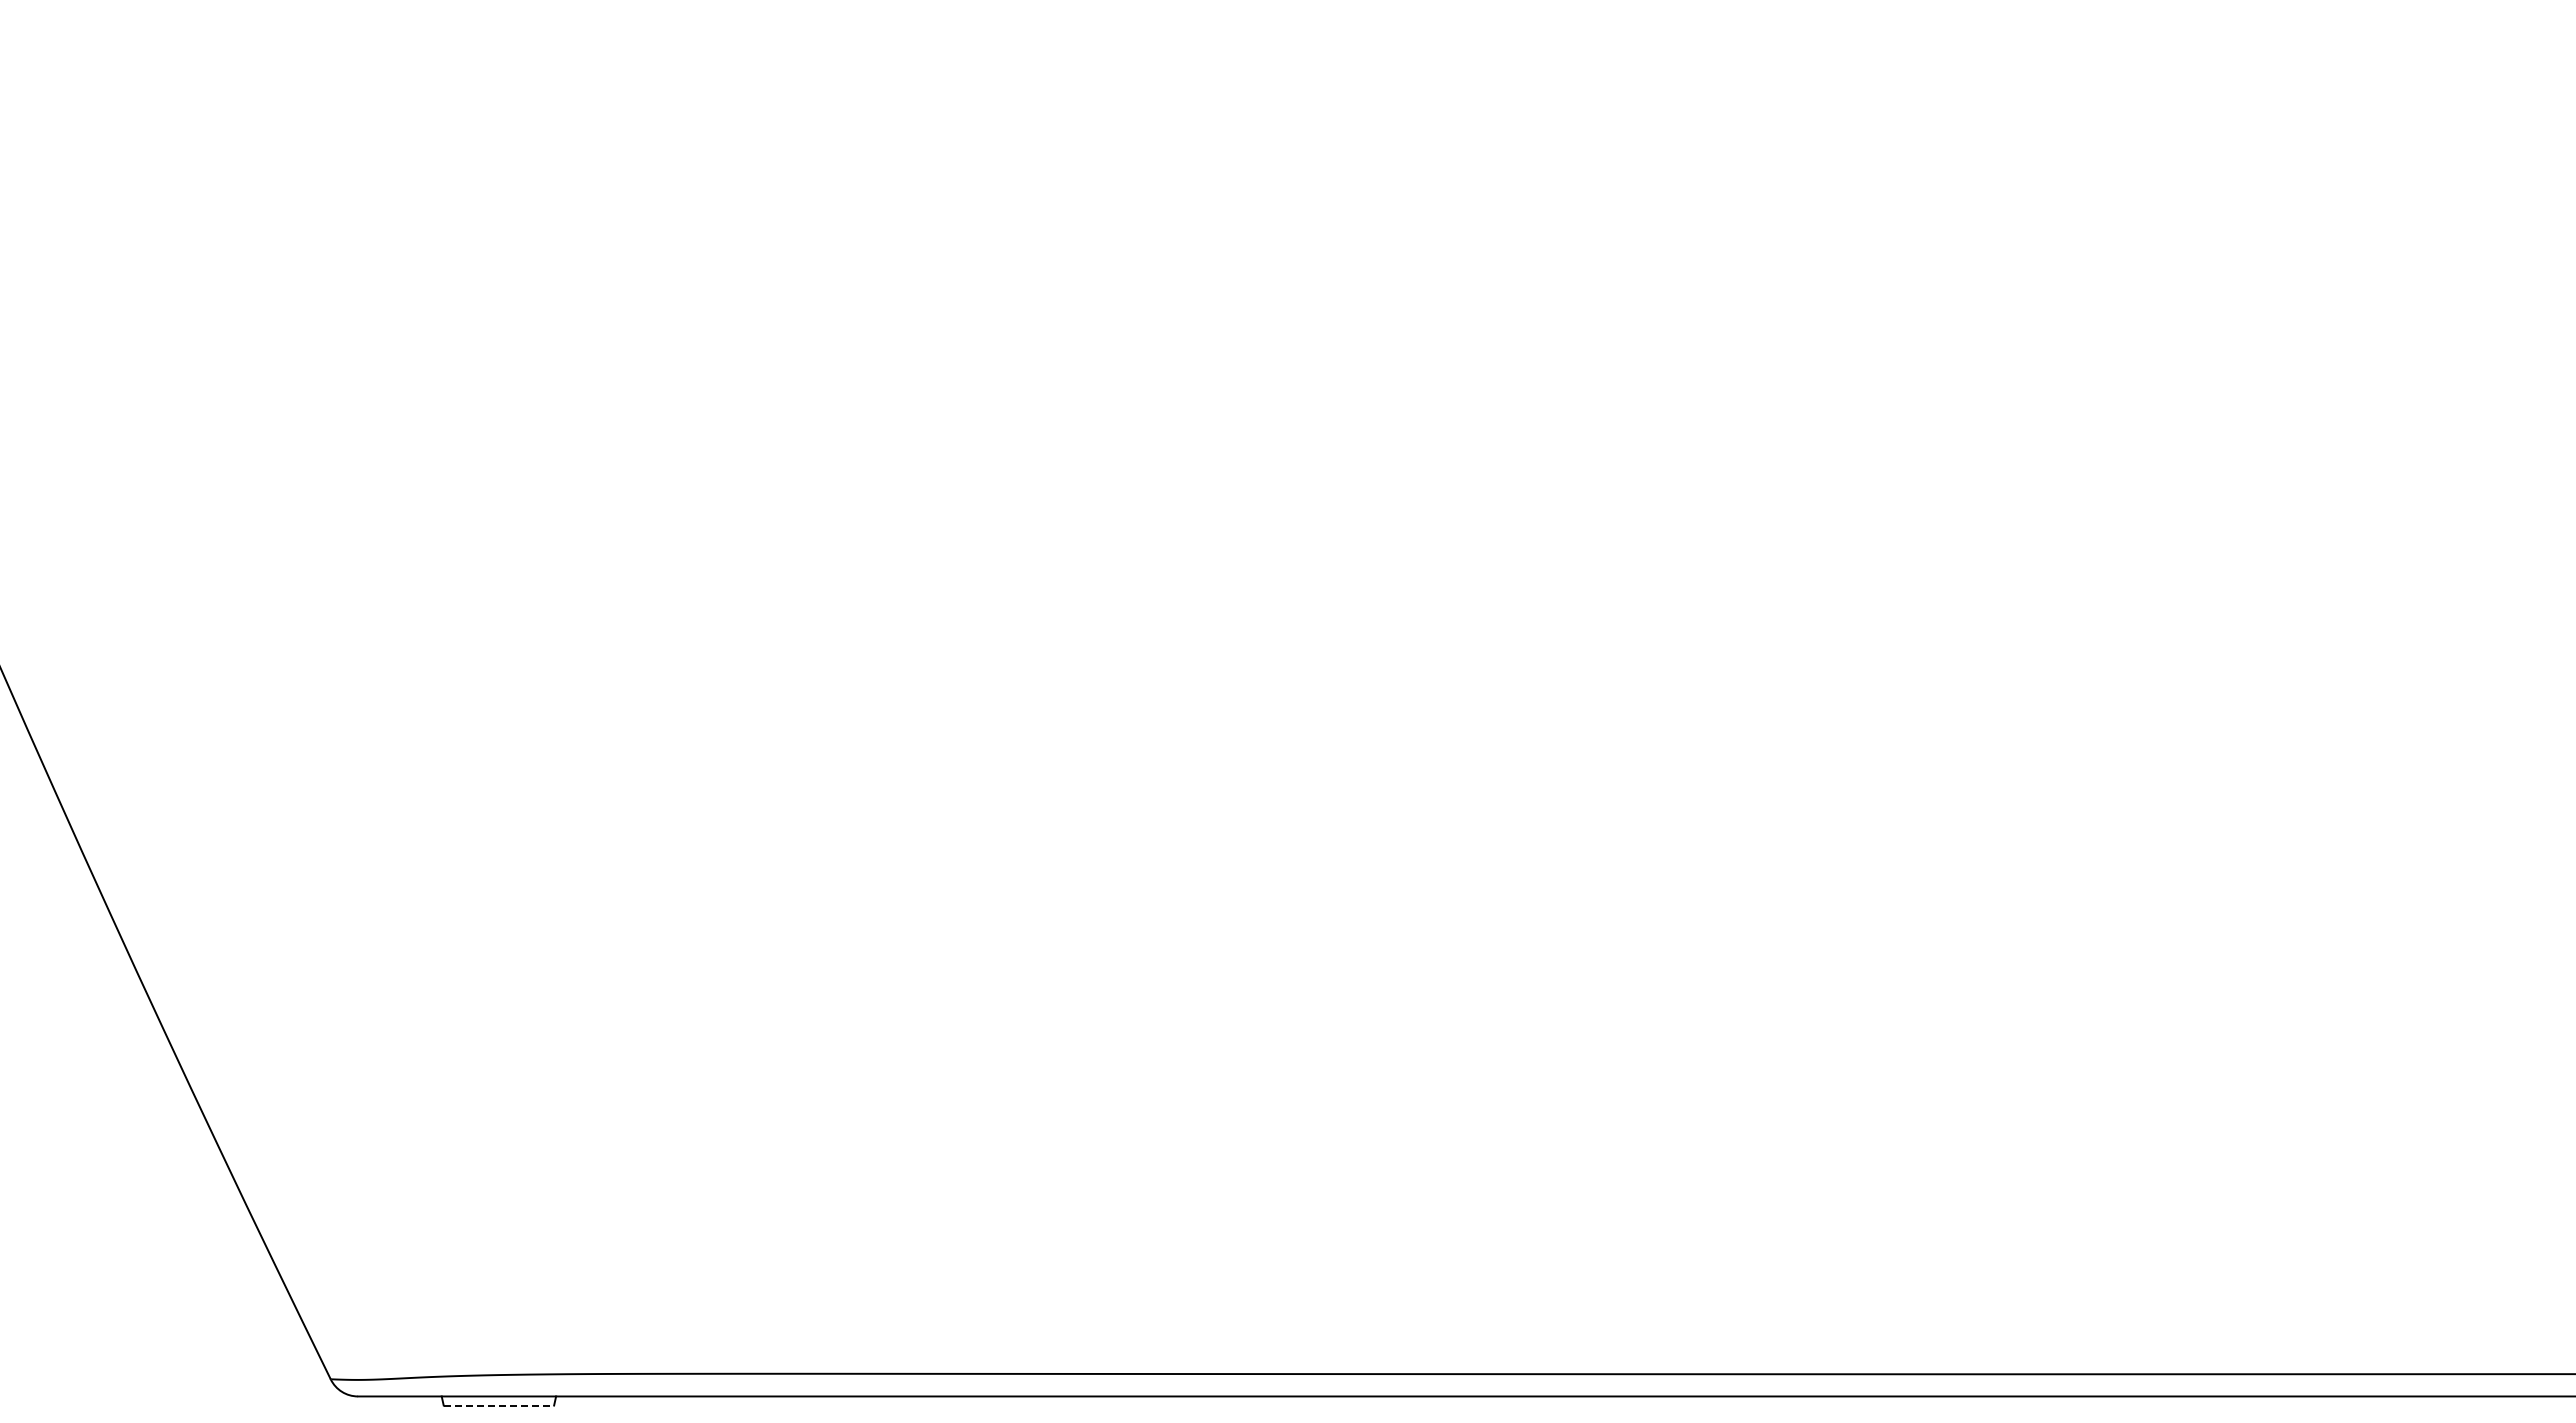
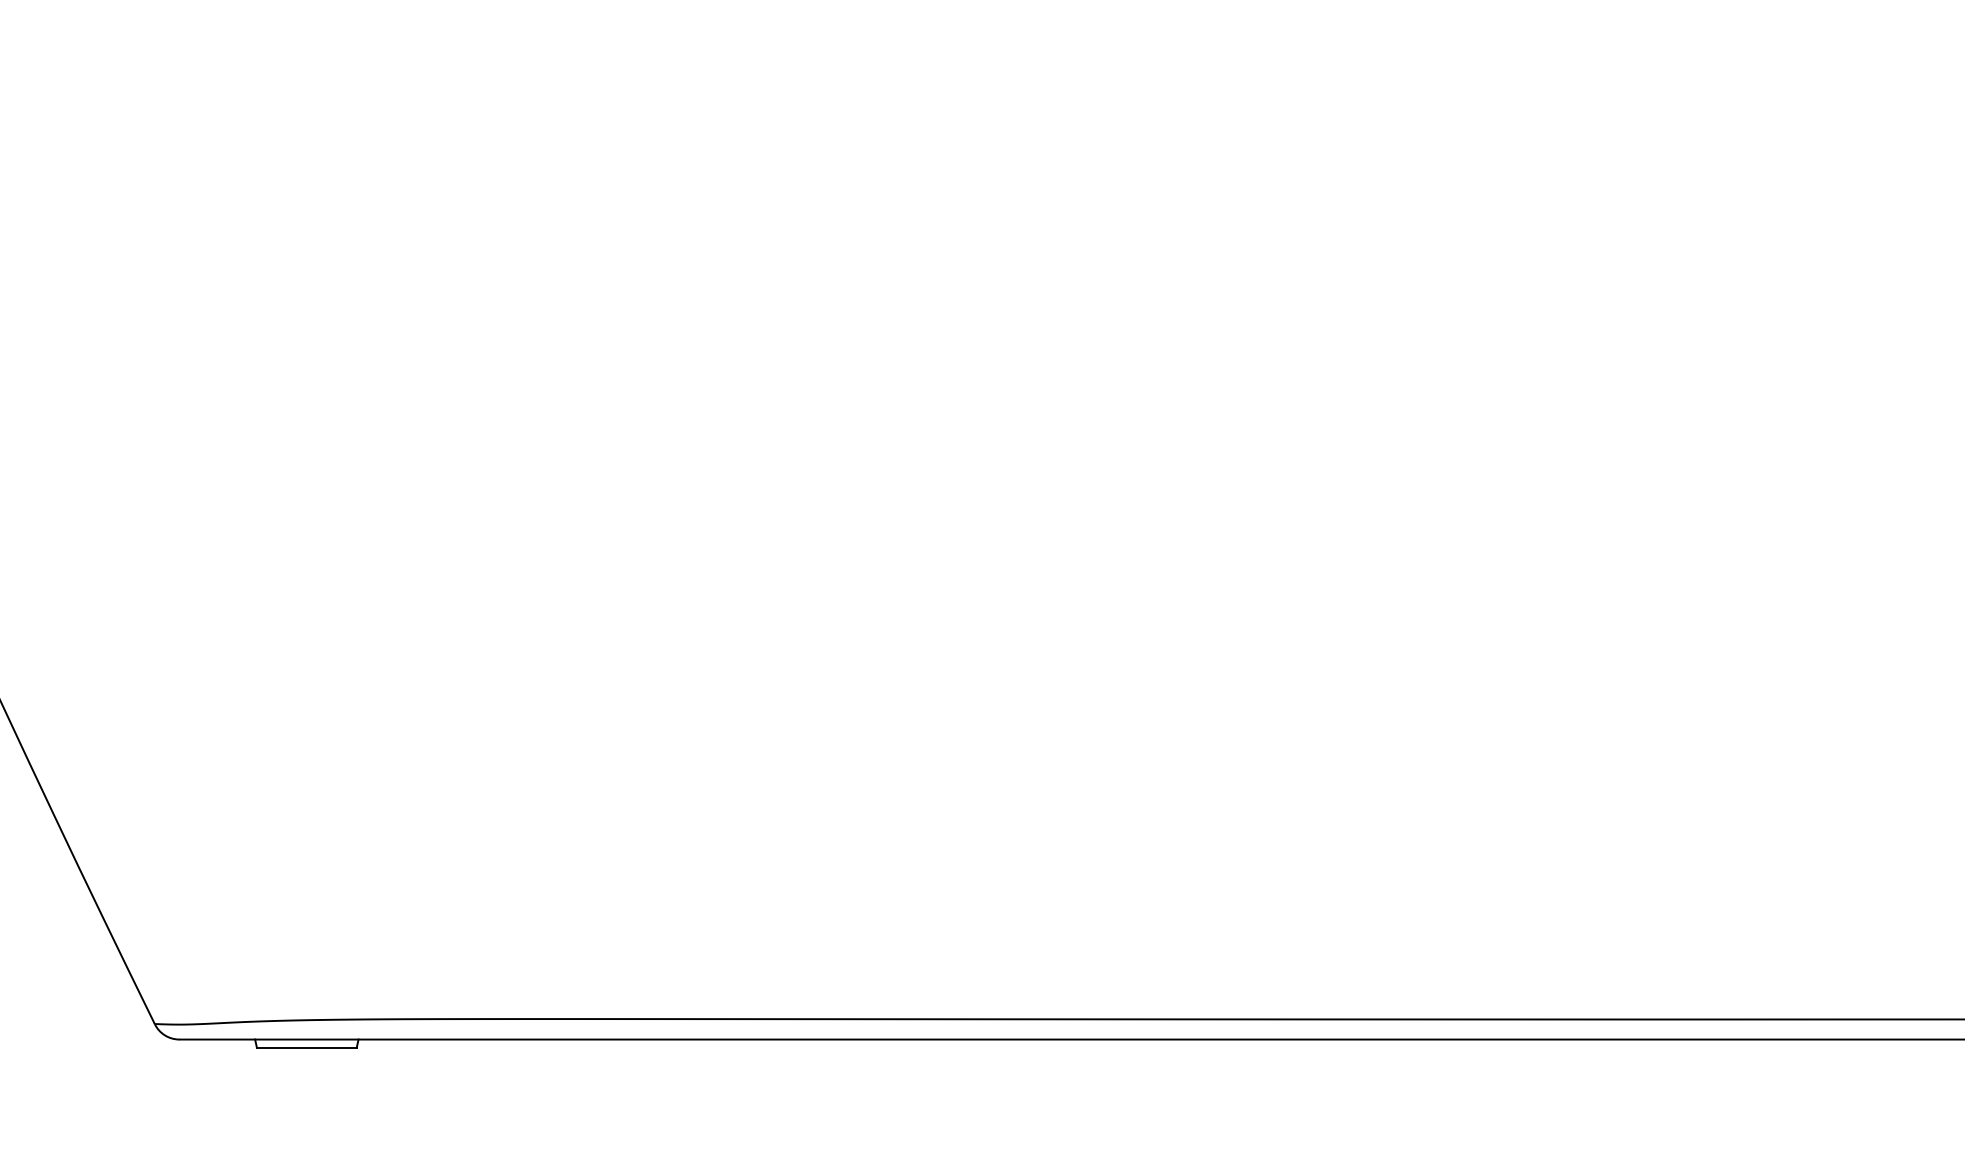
line: (499, 1405) -> (307, 1047), dashed -> solid

